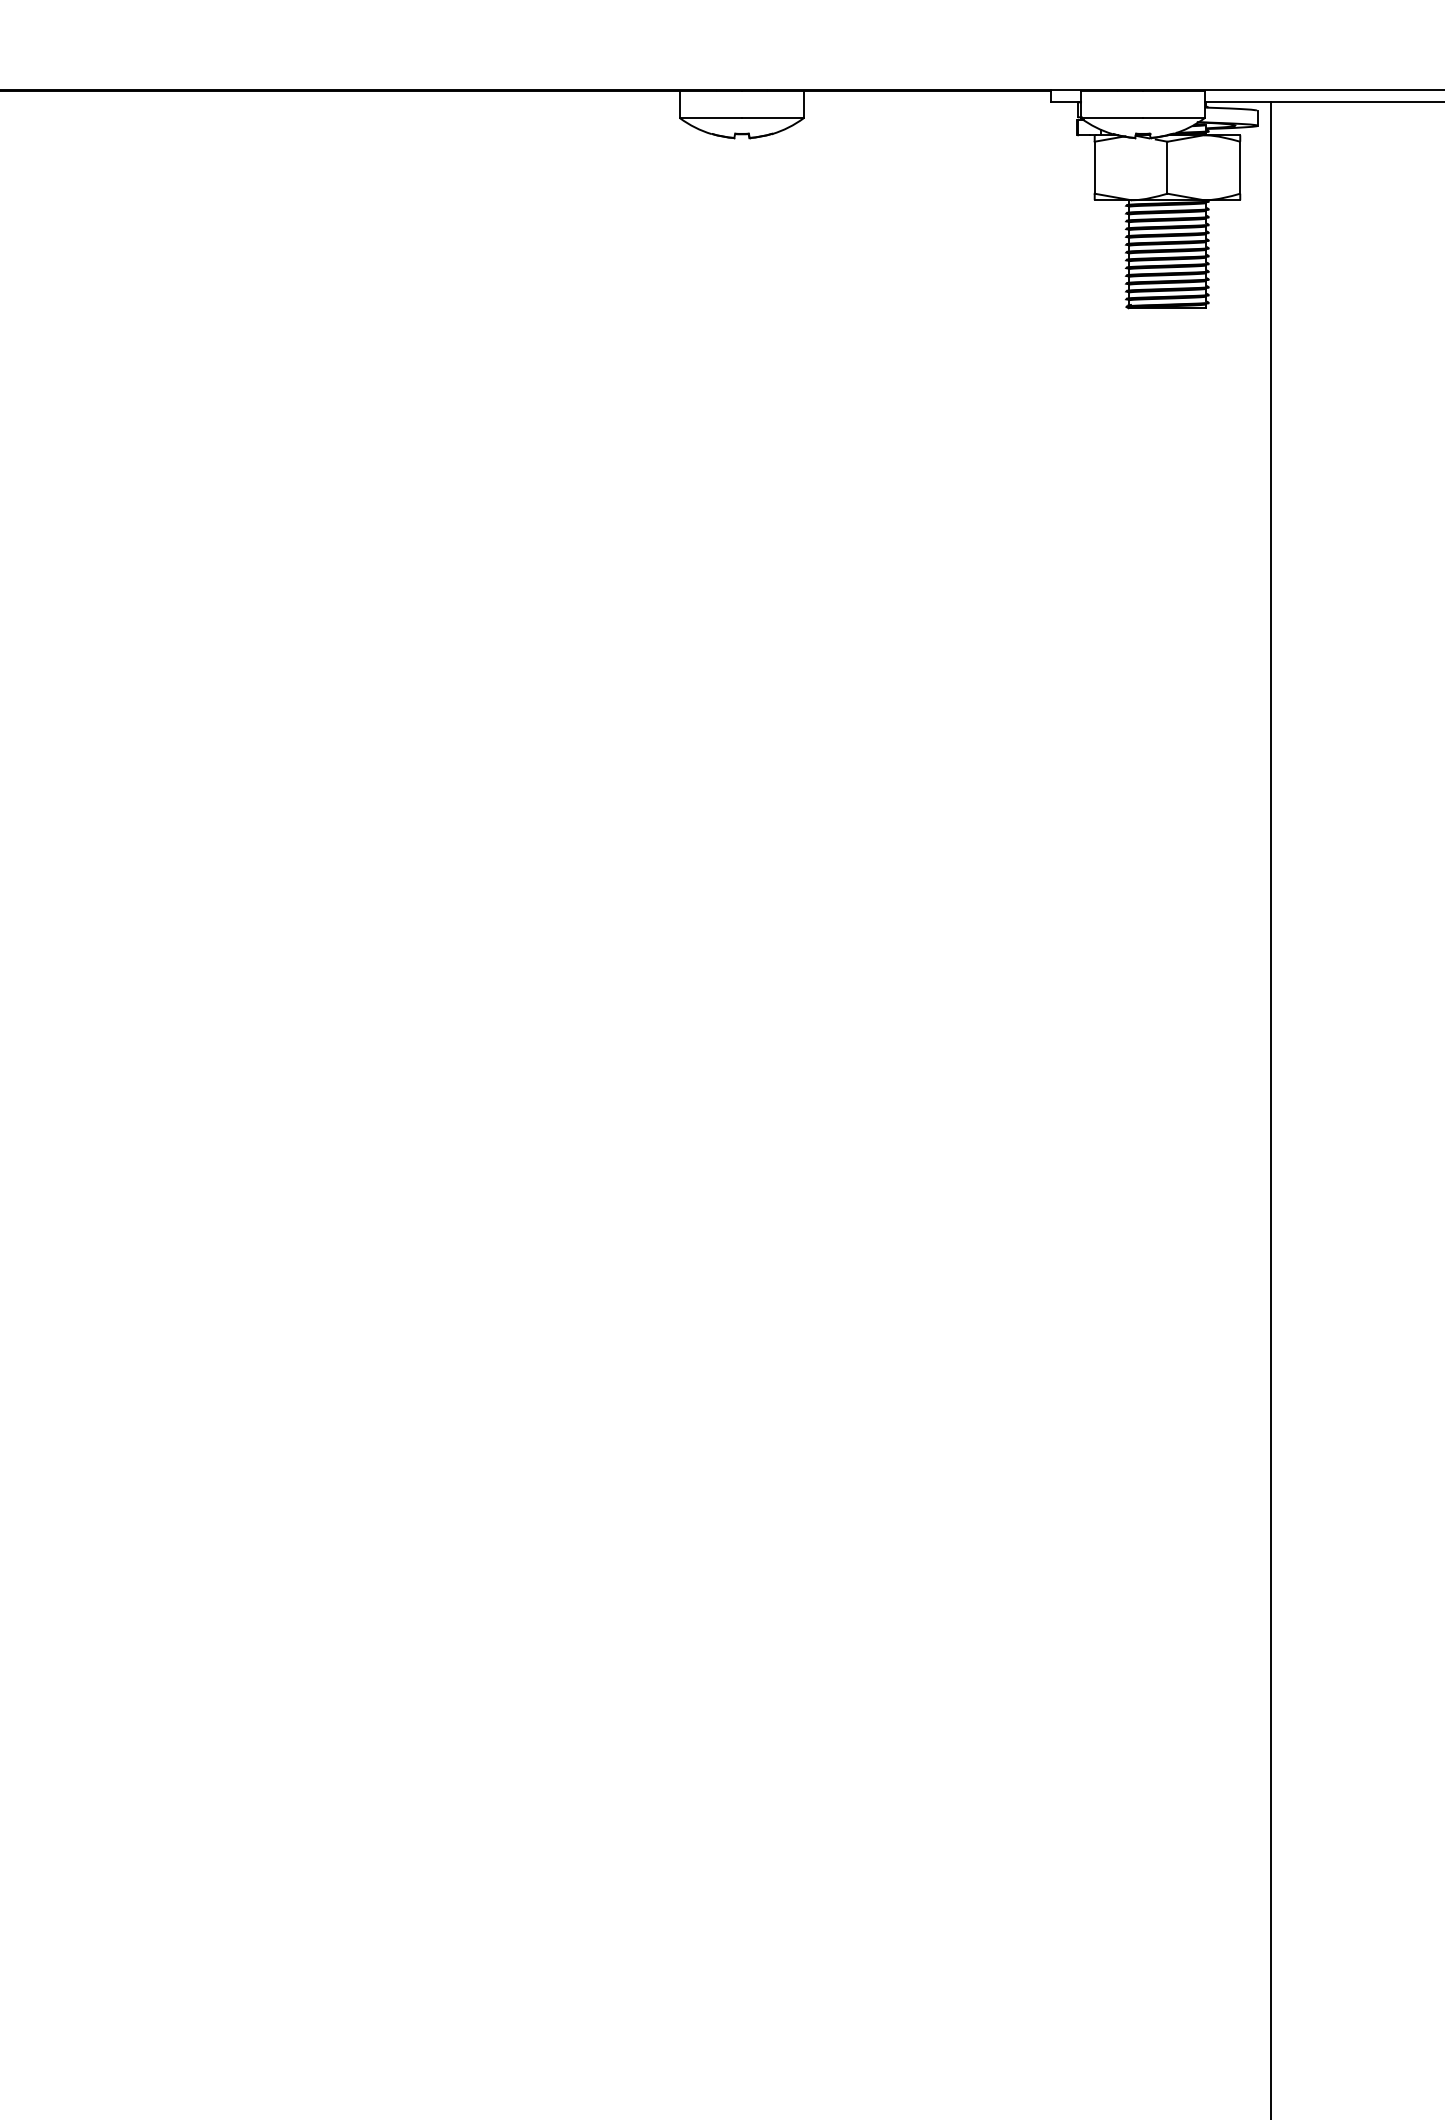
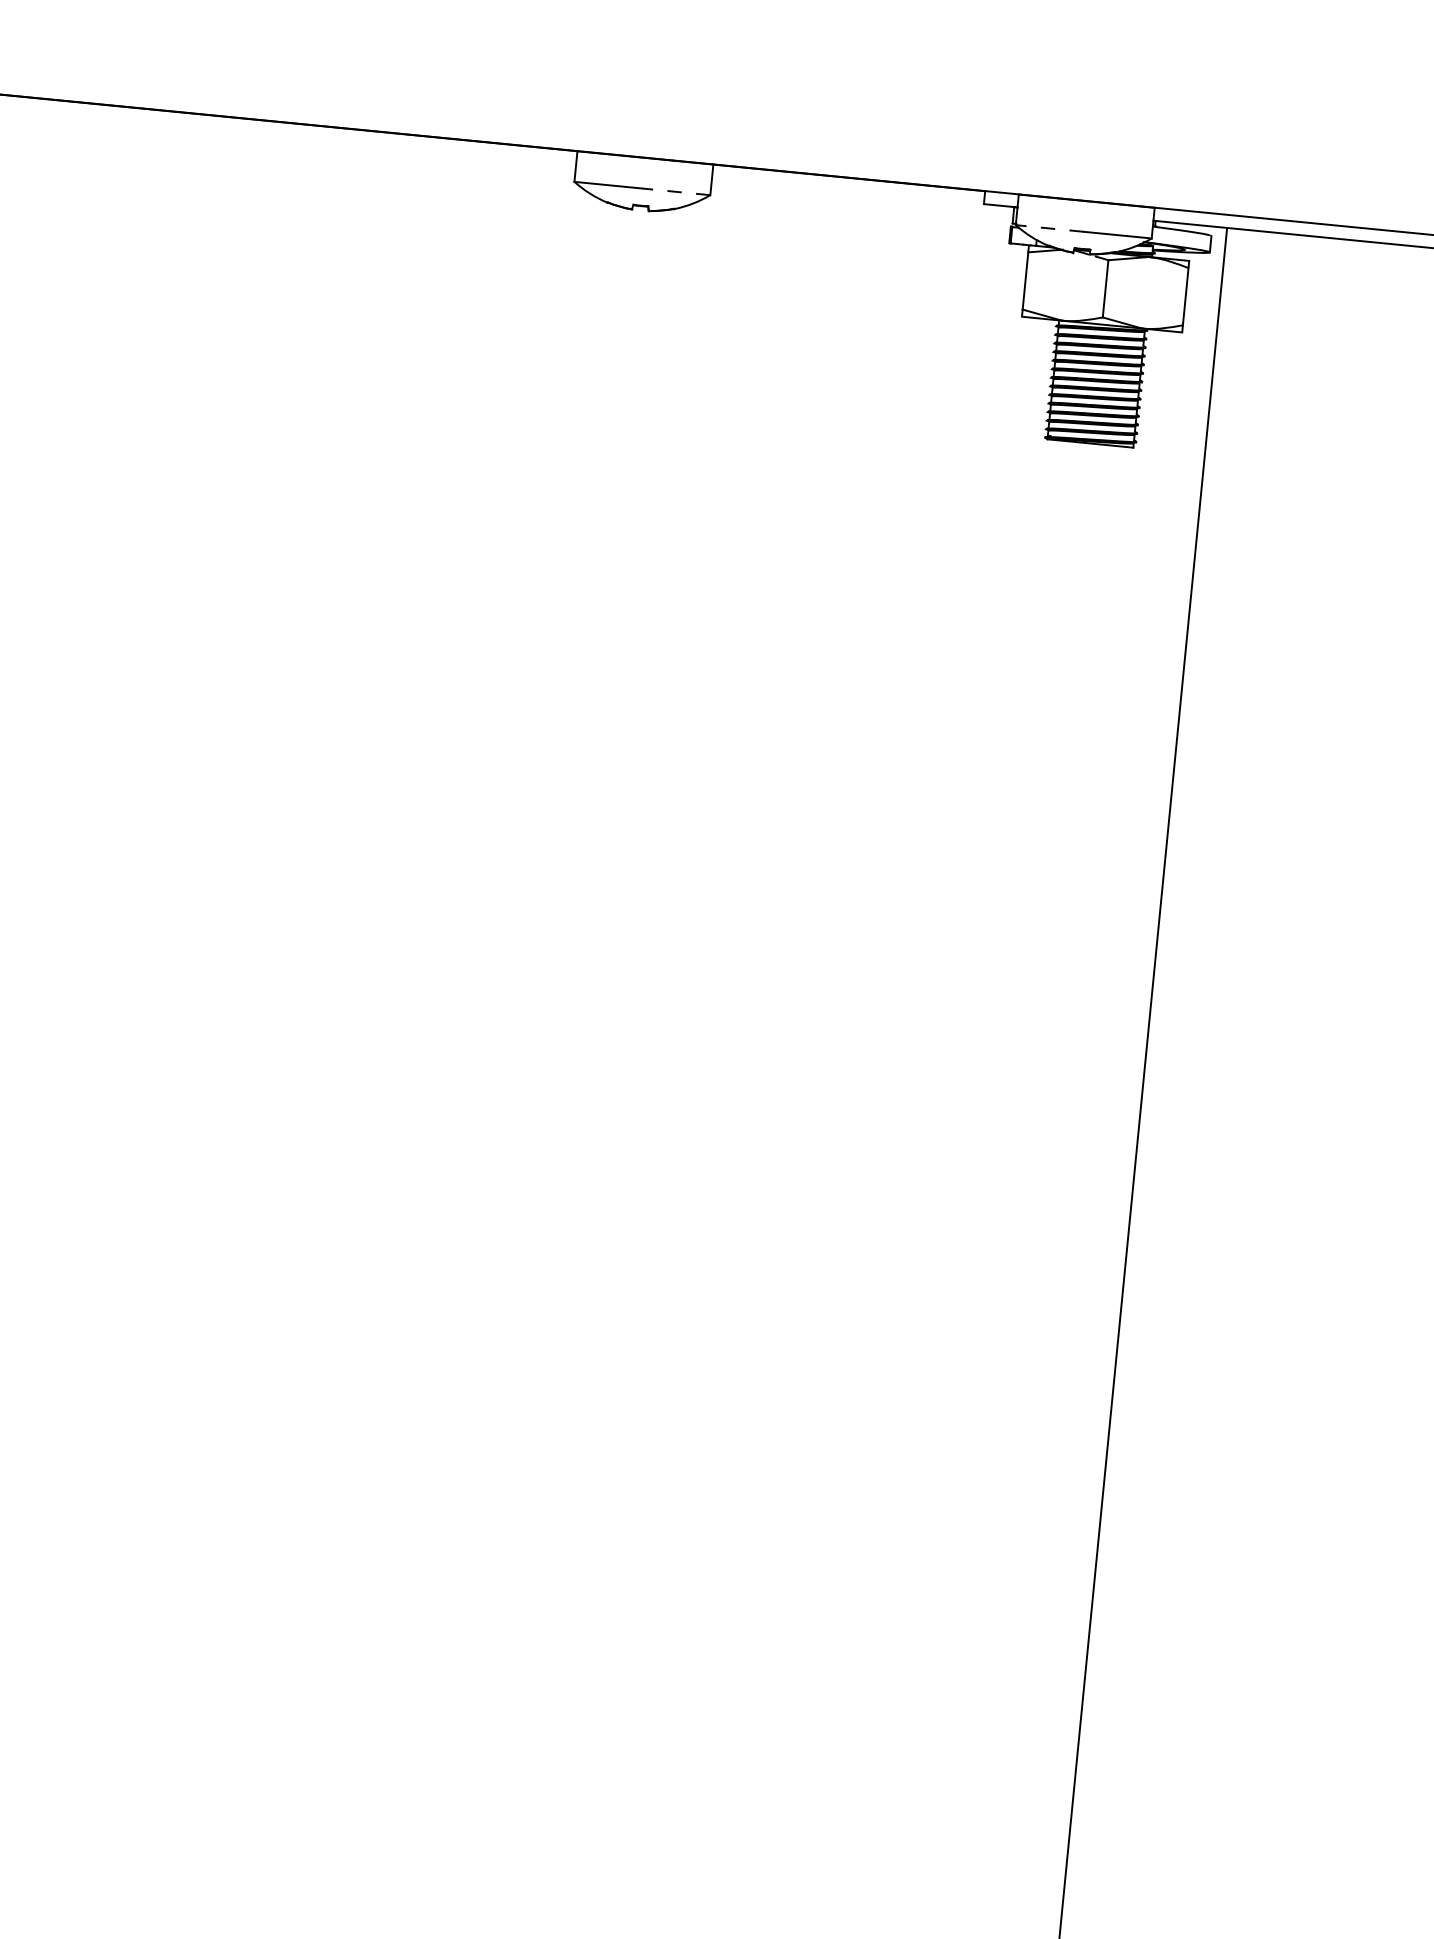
line: (772, 118) -> (676, 192), solid -> dashed
line: (1111, 118) -> (1049, 228), solid -> dashed

